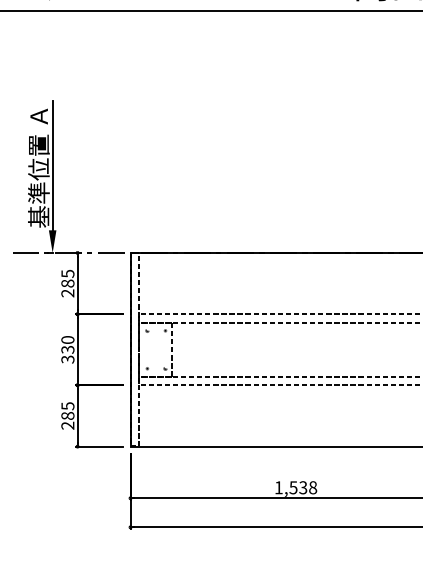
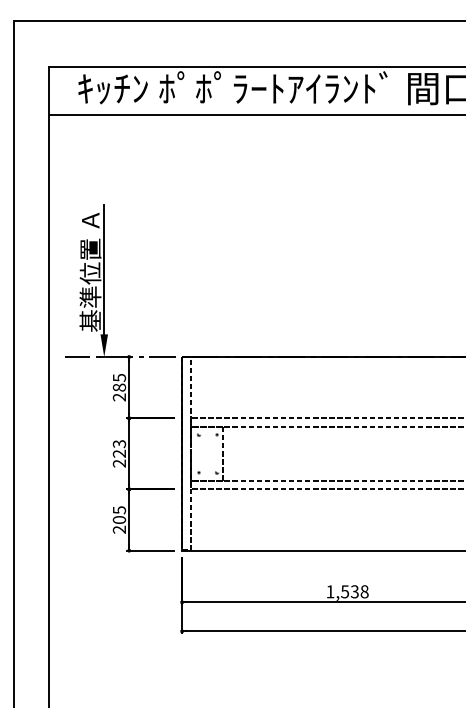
text: (67, 349) -> (119, 453), 330 -> 223
text: (67, 415) -> (119, 519), 285 -> 205

